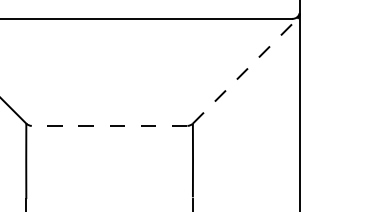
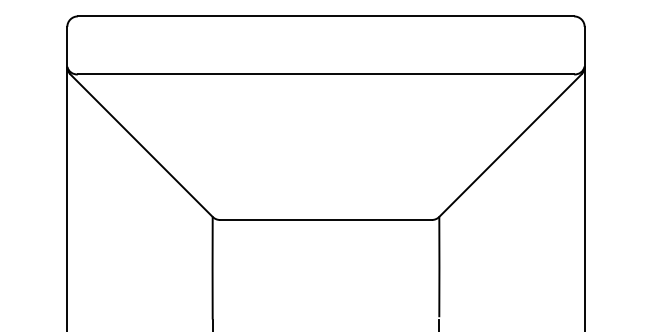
line: (245, 71) -> (510, 145), dashed -> solid
line: (109, 126) -> (325, 220), dashed -> solid

